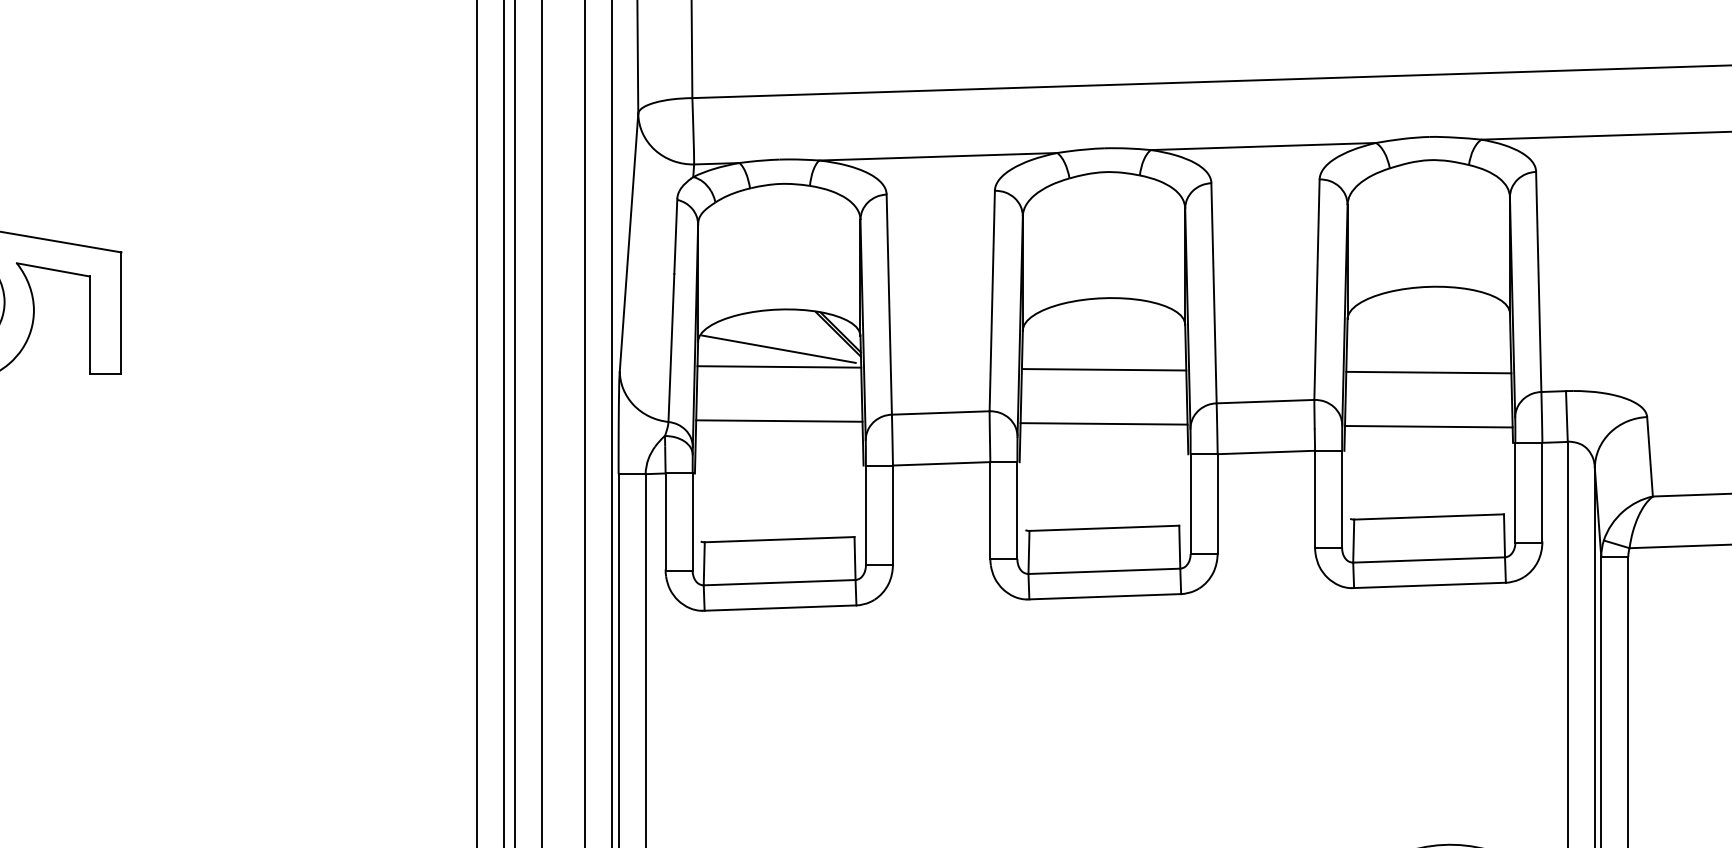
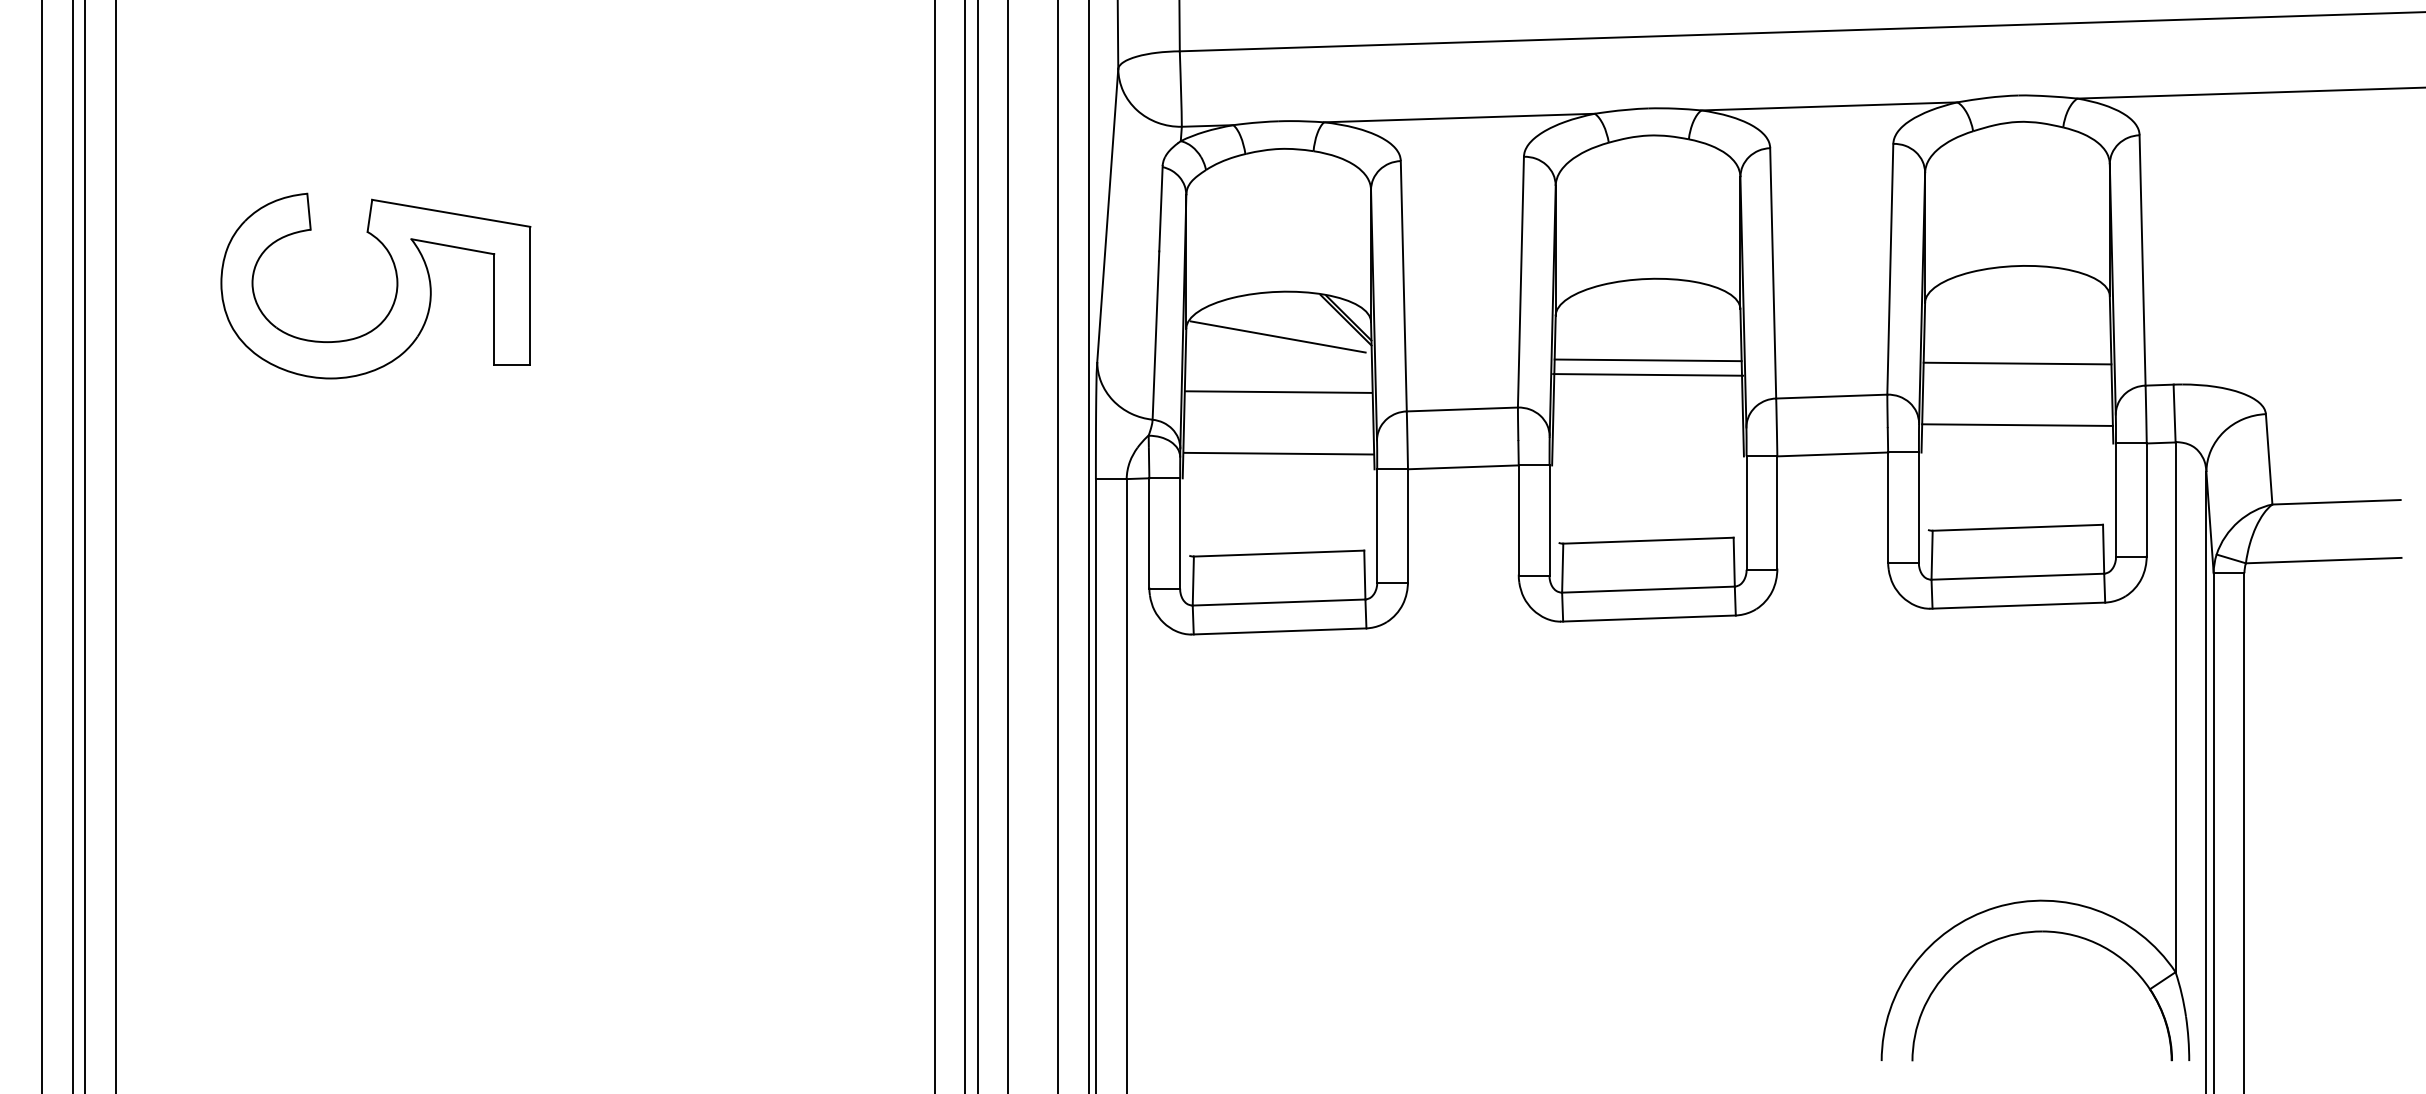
line: (779, 366) -> (1278, 391), moved
line: (779, 420) -> (1278, 453), moved
line: (1104, 423) -> (1648, 374), moved

